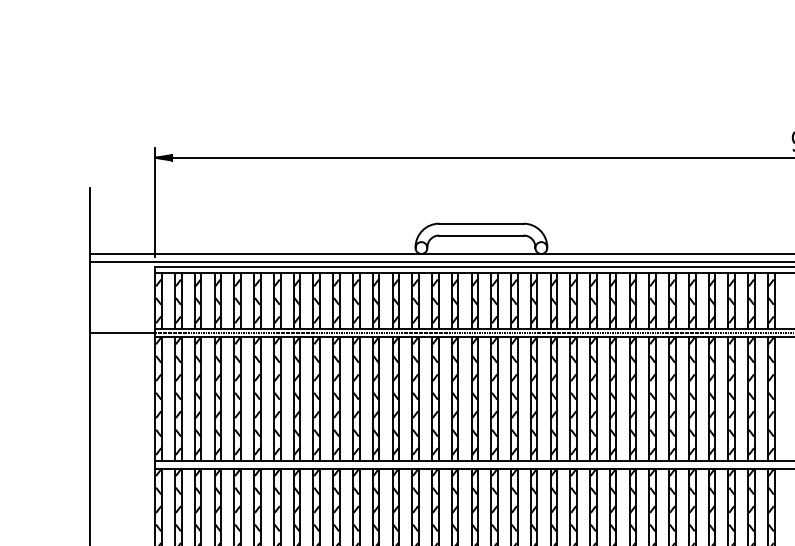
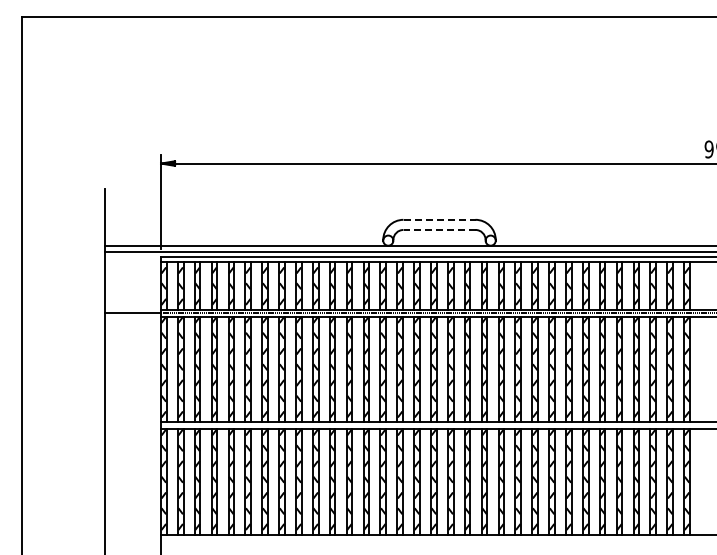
line: (482, 223) -> (440, 219), solid -> dashed
line: (481, 234) -> (439, 229), solid -> dashed

